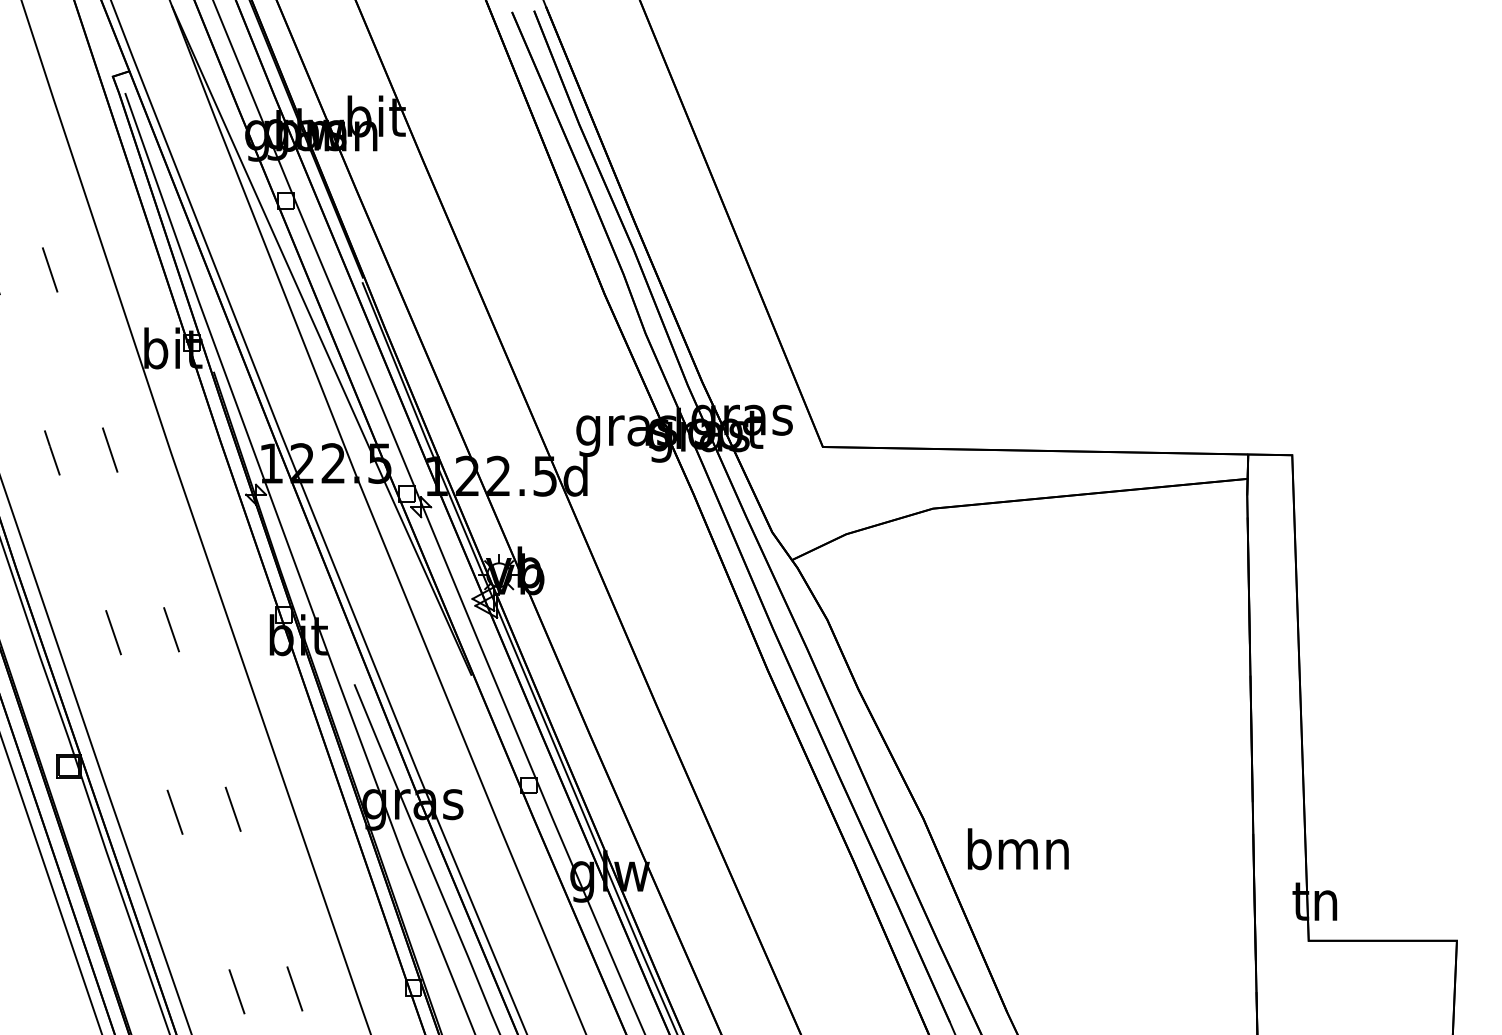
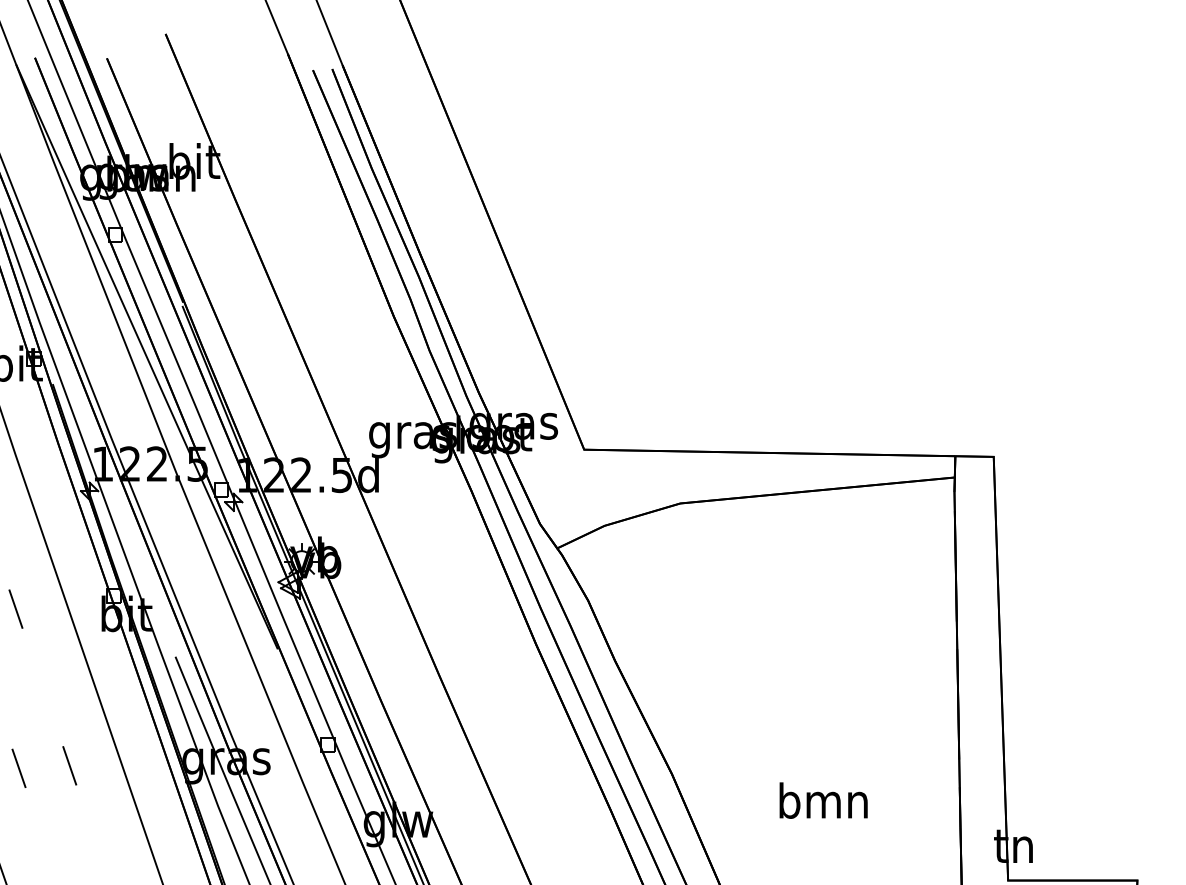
text: (1018, 849) -> (823, 800), moved

